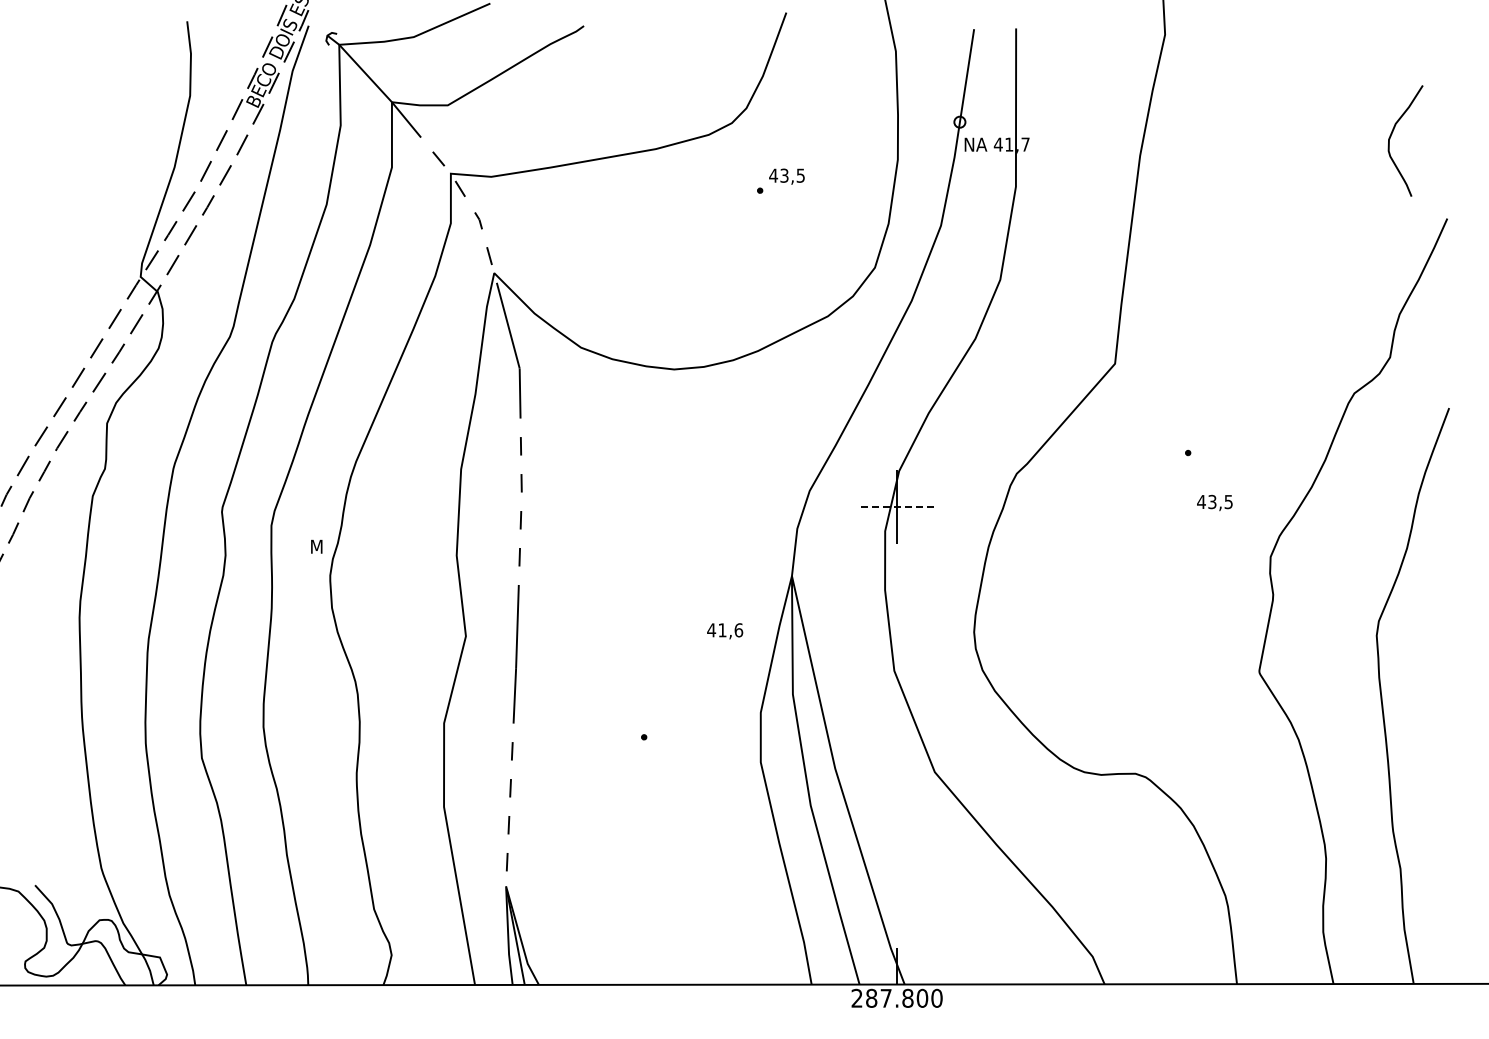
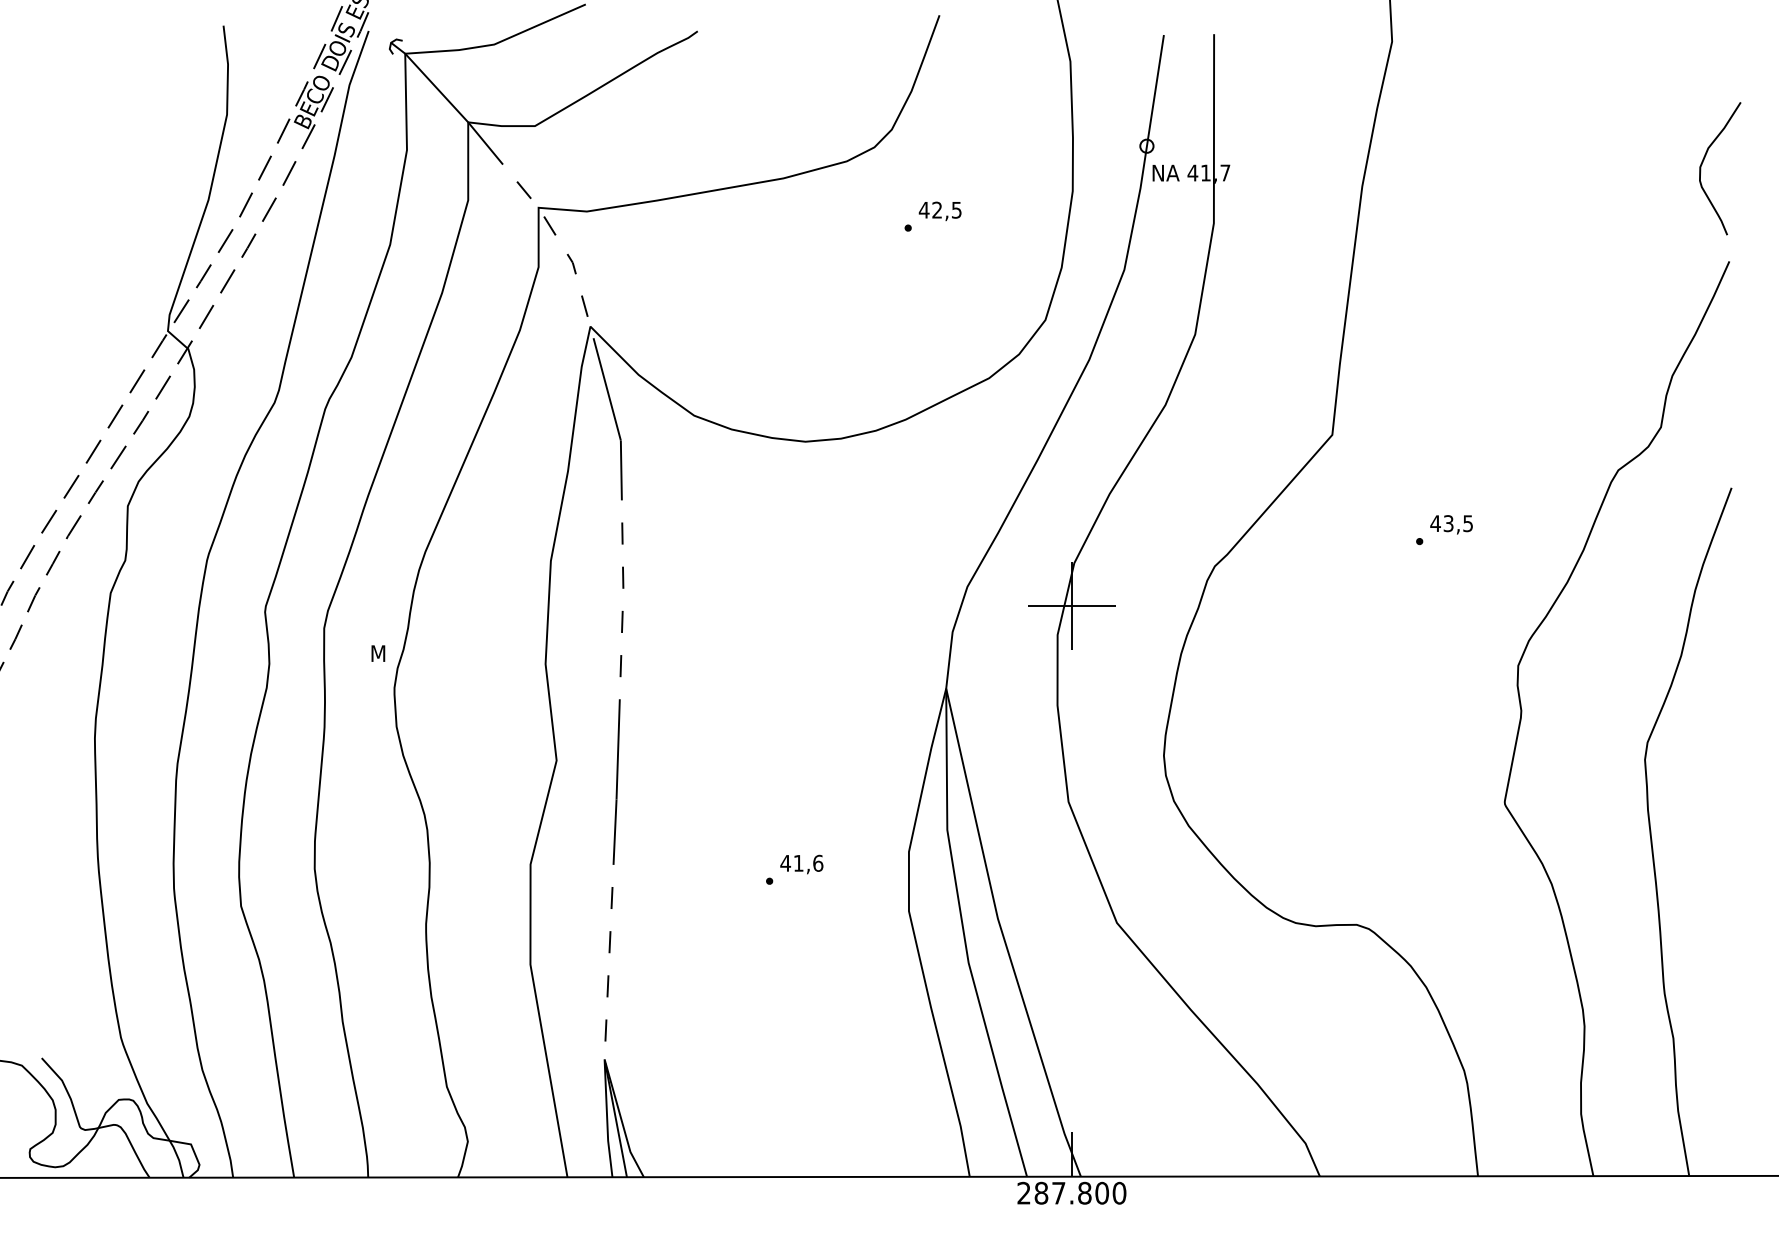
curve: (1392, 134) -> (1704, 160), moved
text: (784, 175) -> (937, 209), 43,5 -> 42,5
text: (1214, 502) -> (1451, 524), moved
line: (897, 506) -> (1072, 605), dashed -> solid
text: (725, 631) -> (802, 864), moved

